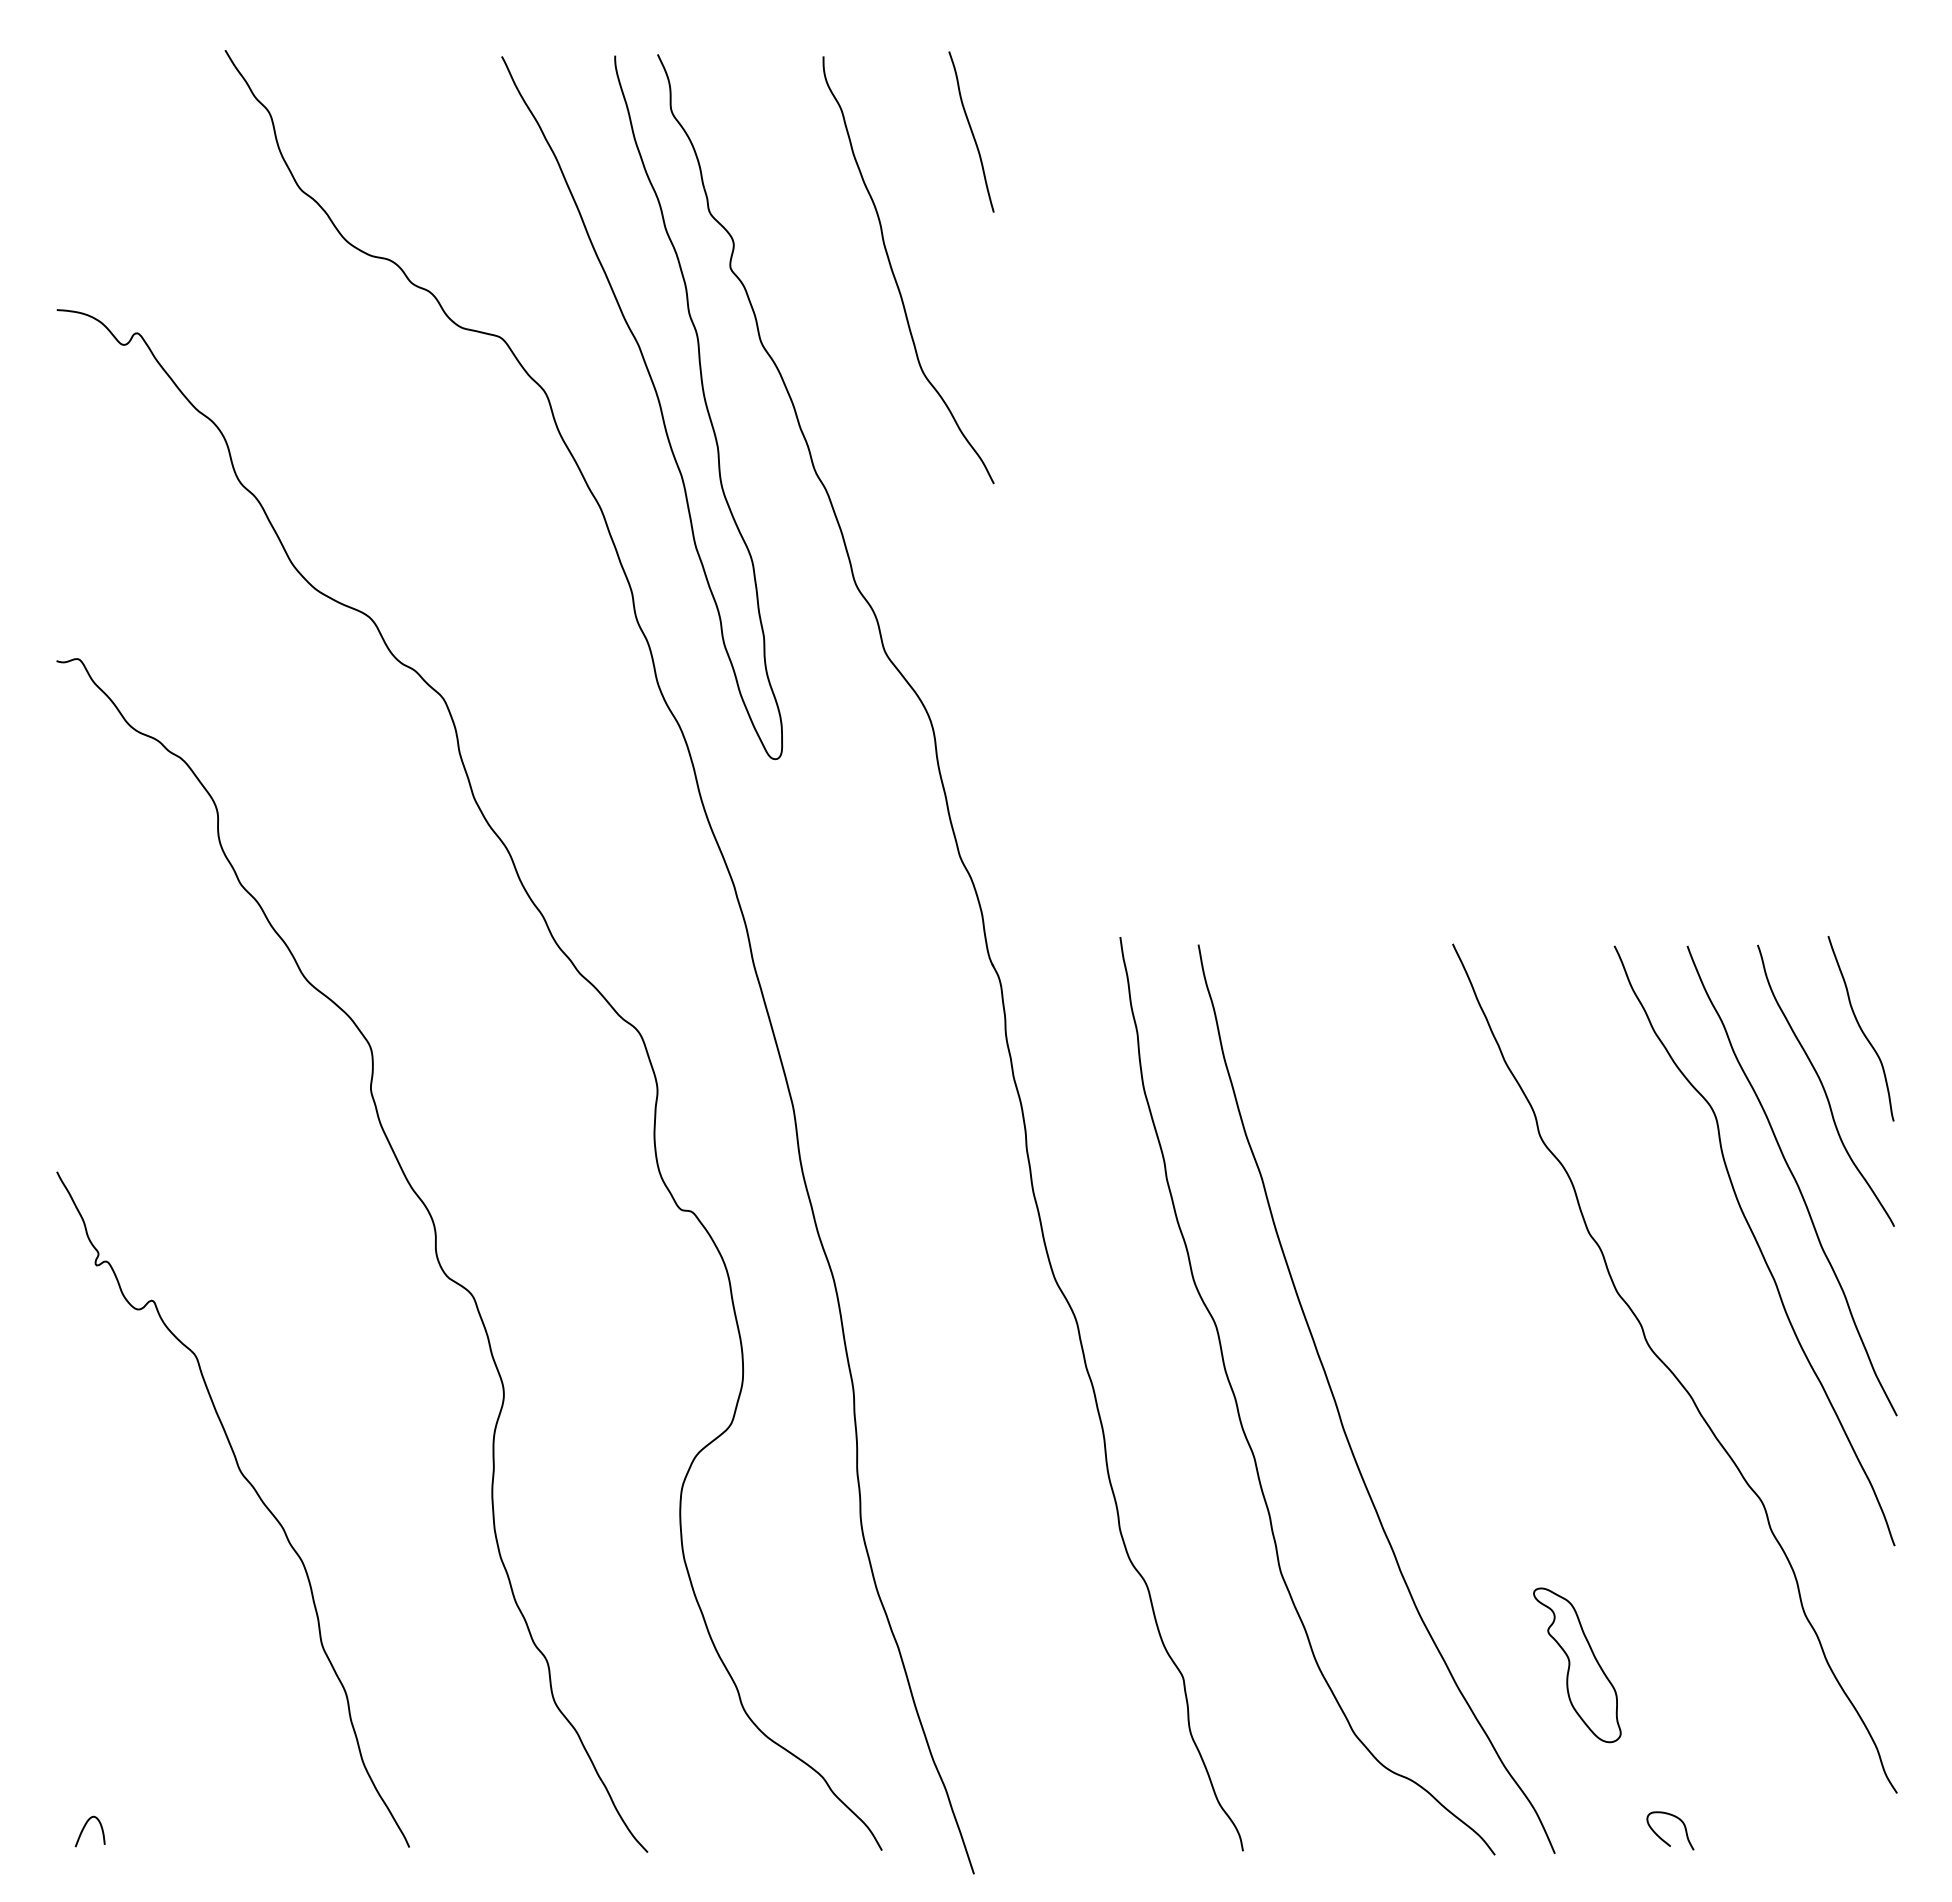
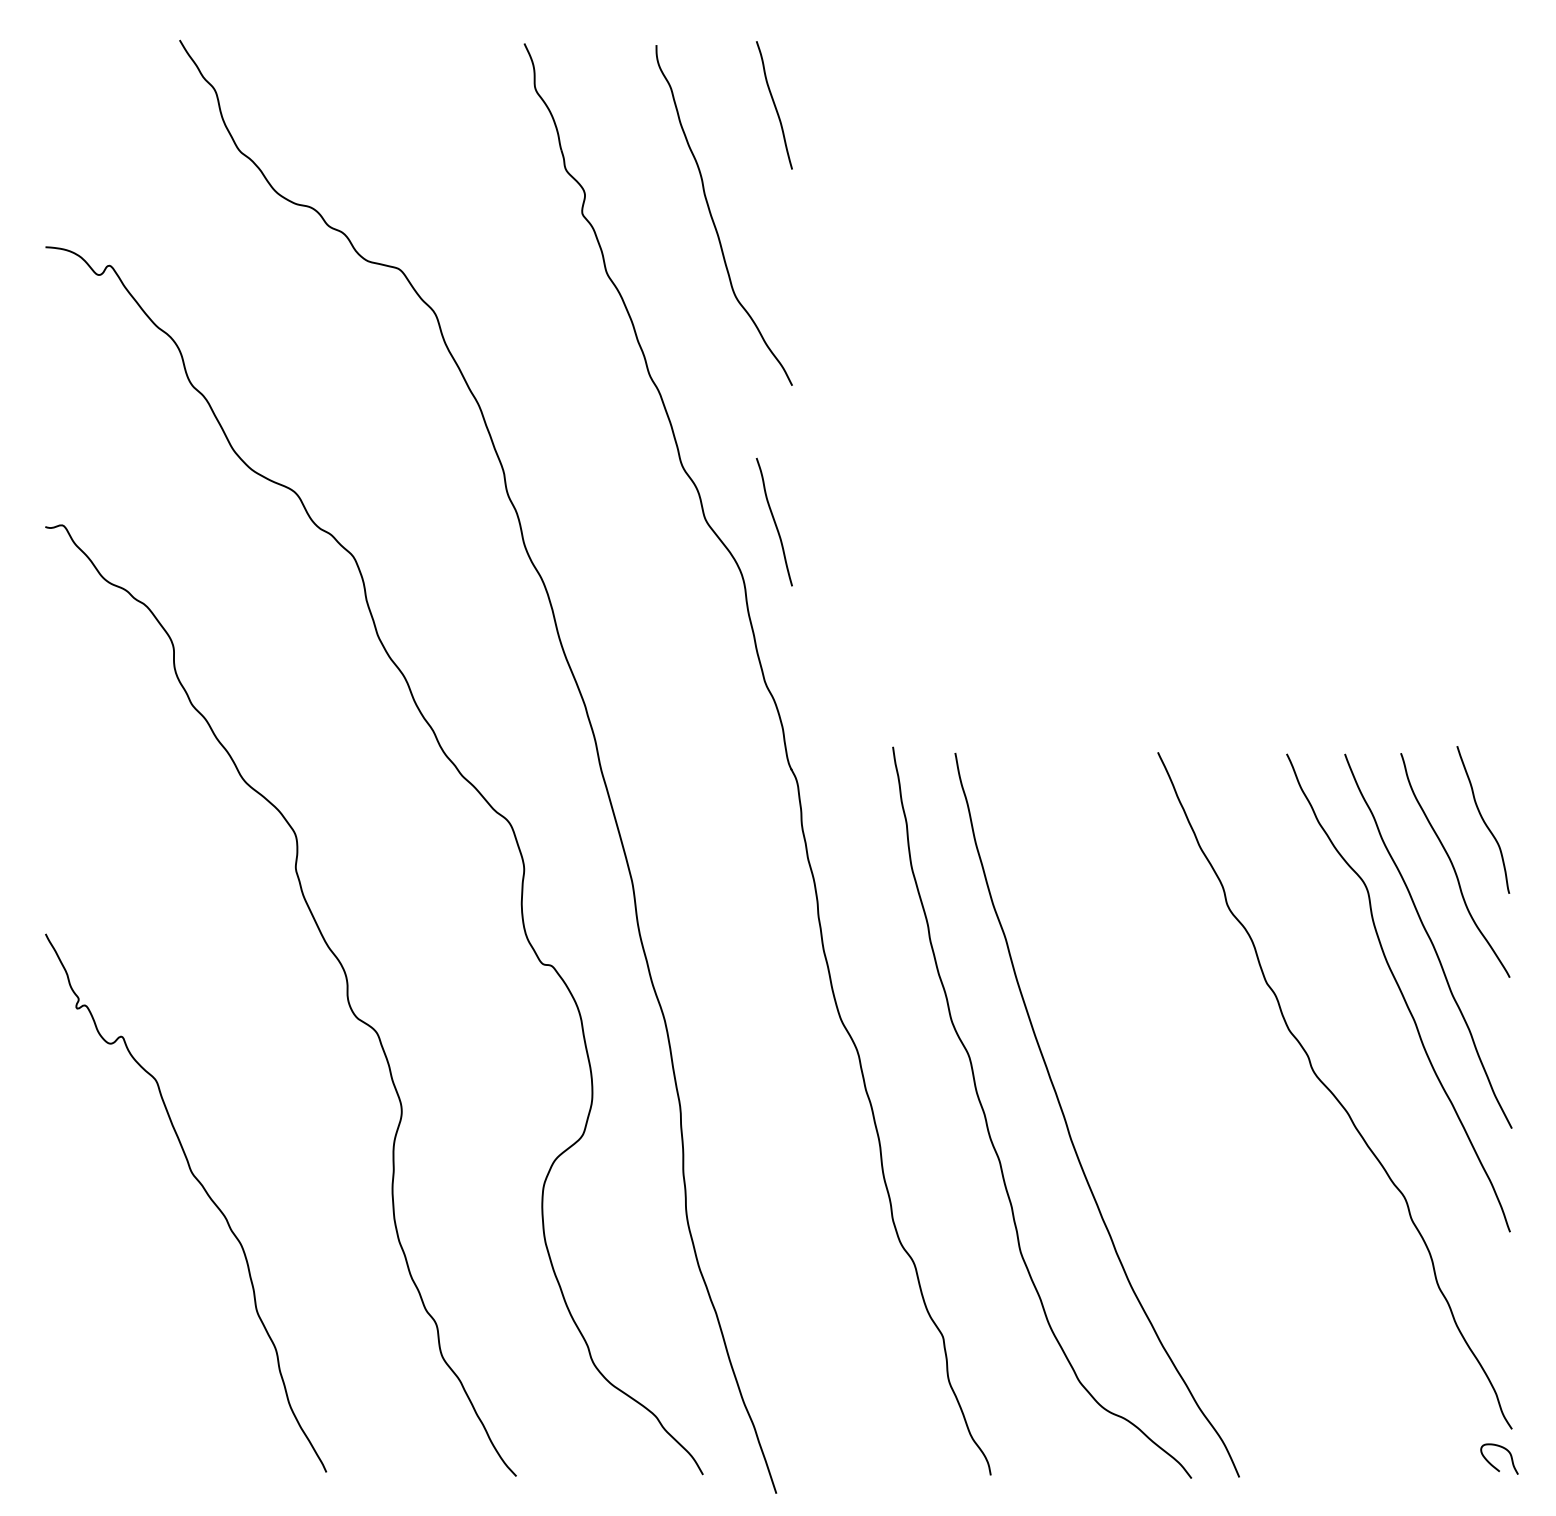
curve: (658, 404) -> (524, 322), removed
curve: (971, 654) -> (774, 521), added
part: (1577, 1665) -> (1257, 1327), removed
curve: (84, 1828) -> (67, 1457), removed
curve: (1662, 1838) -> (1493, 1465), moved

